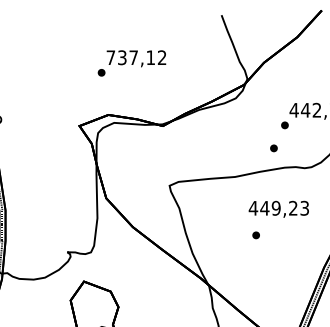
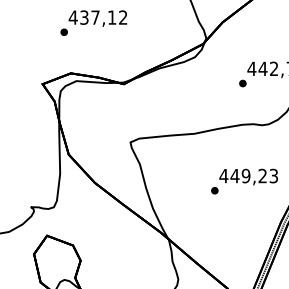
text: (110, 57) -> (72, 17), 737,12 -> 437,12
part: (273, 148) -> (231, 106), removed
text: (278, 208) -> (248, 176), moved

